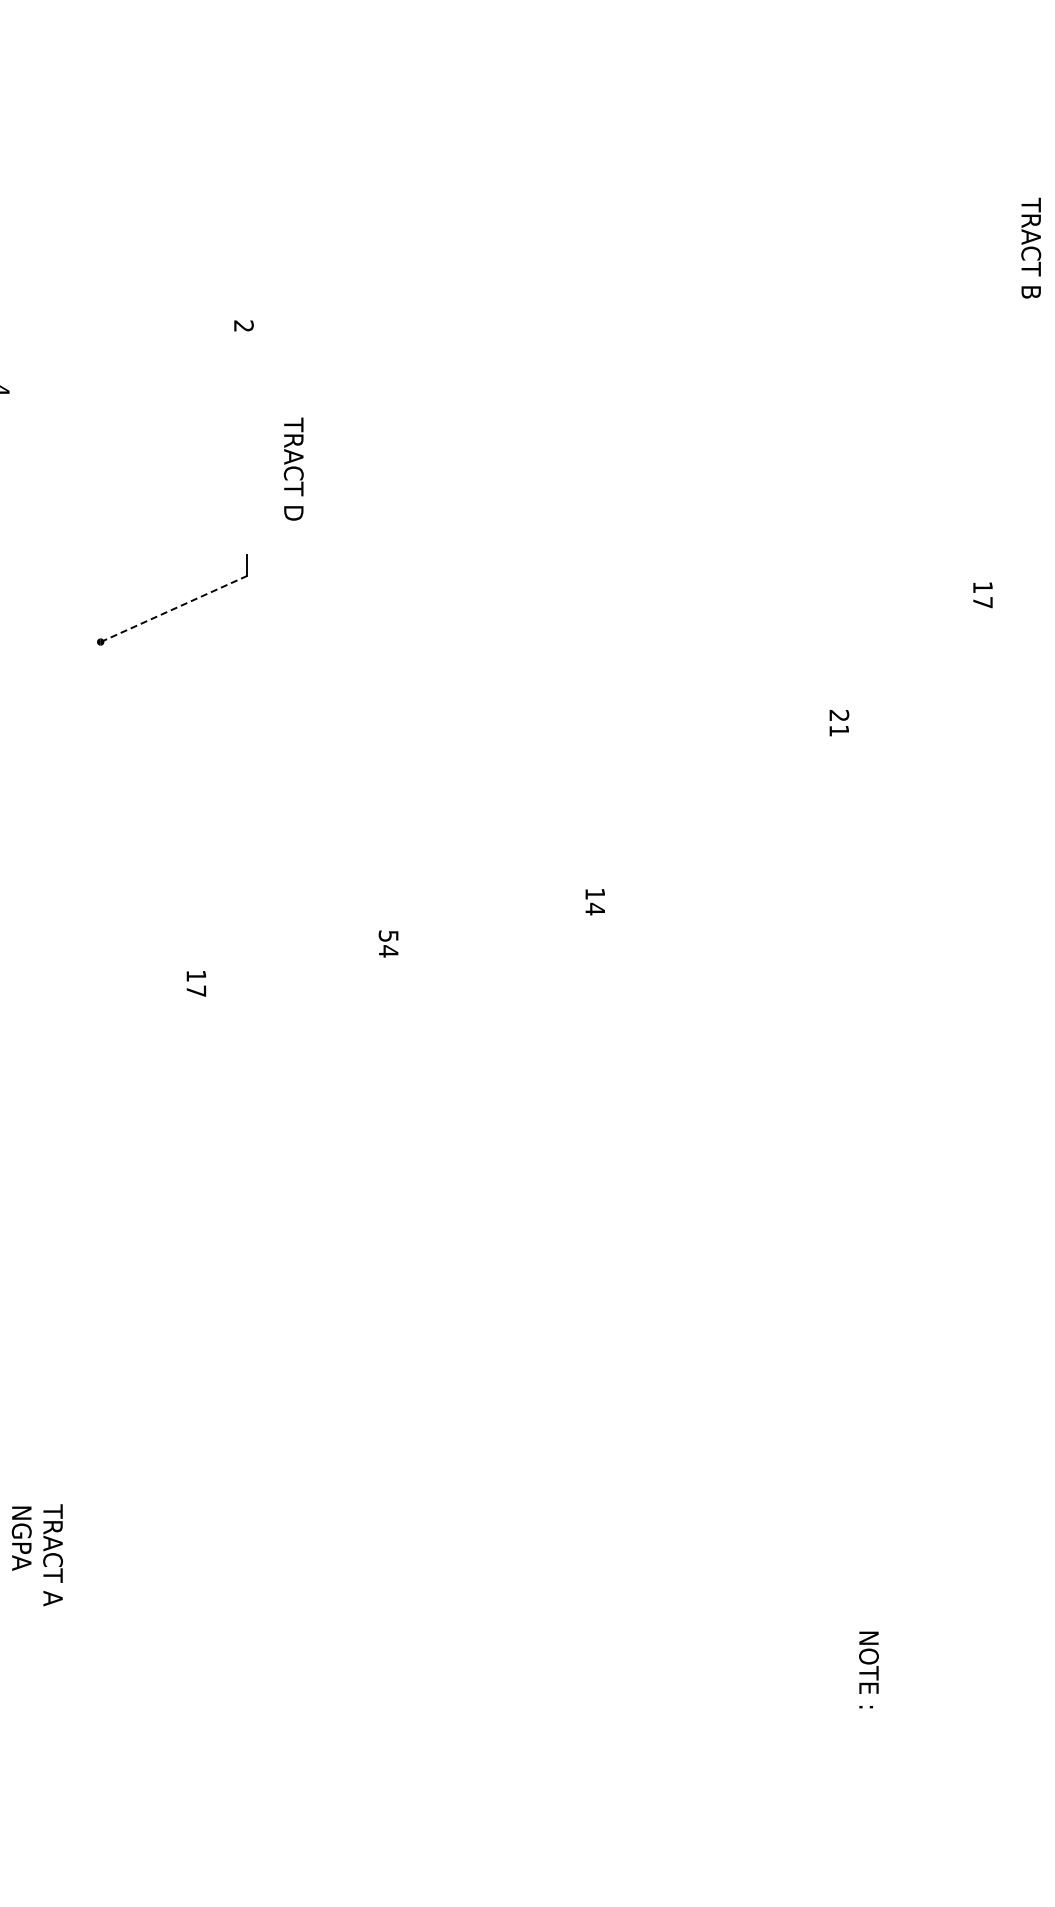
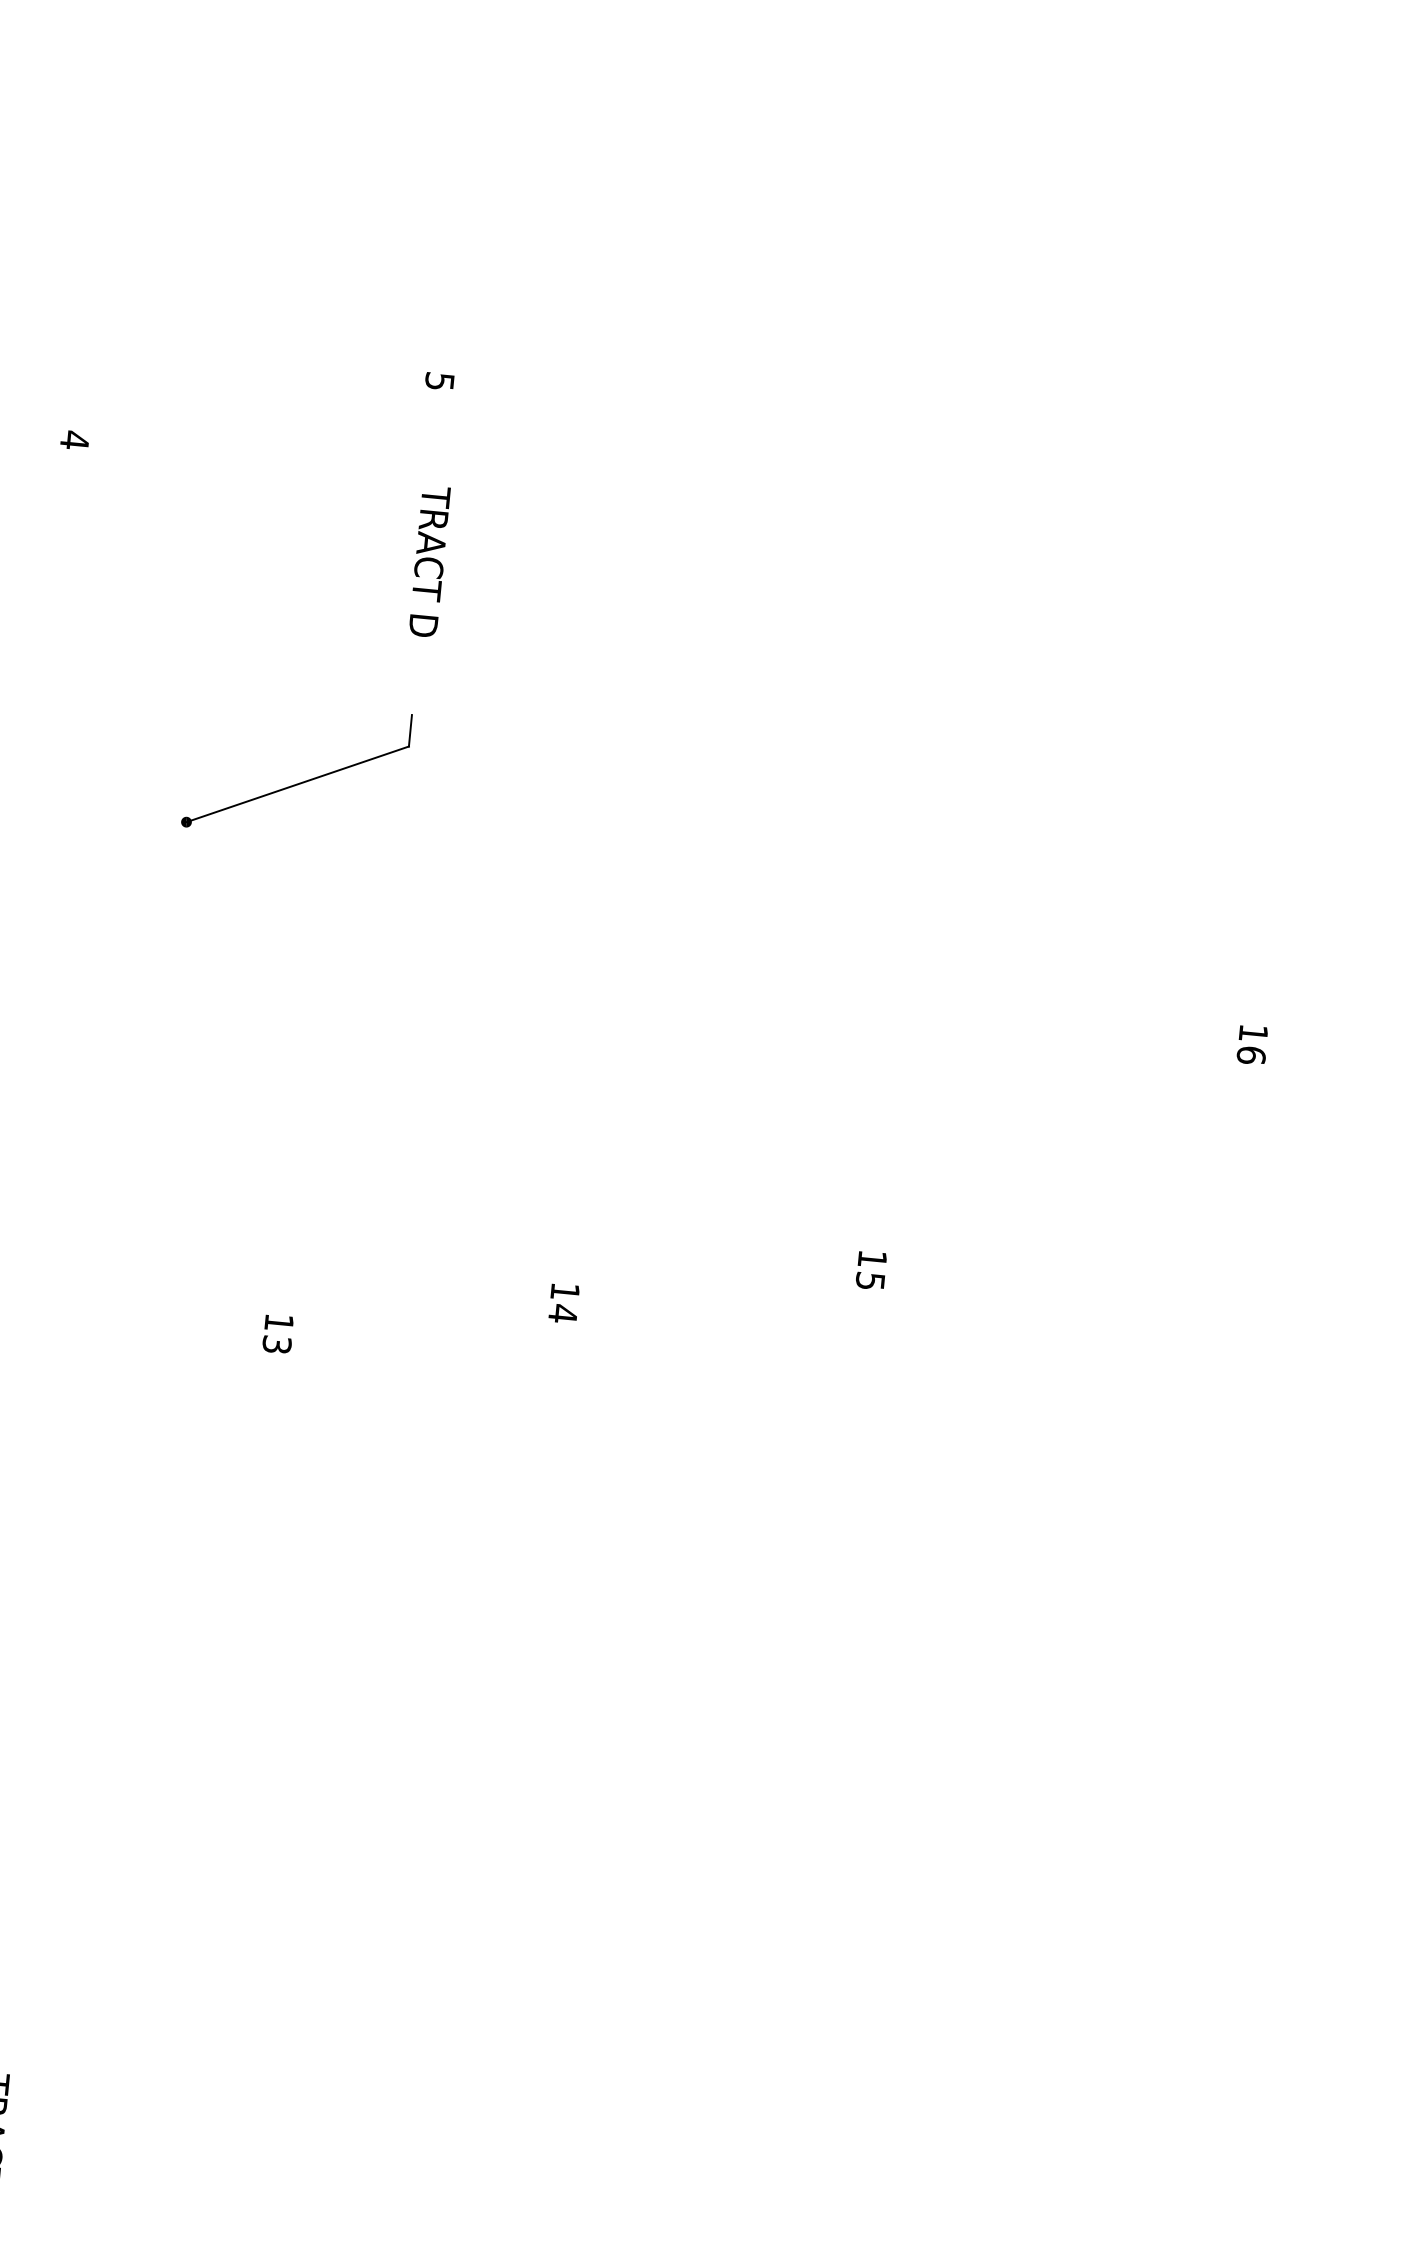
text: (243, 325) -> (439, 380), 2 -> 5
text: (293, 468) -> (429, 560), moved
line: (174, 608) -> (298, 783), dashed -> solid
text: (839, 723) -> (1252, 1044), 21 -> 16
text: (594, 908) -> (869, 1280), 14 -> 15
text: (388, 935) -> (565, 1290), 54 -> 14
text: (196, 990) -> (277, 1343), 17 -> 13

